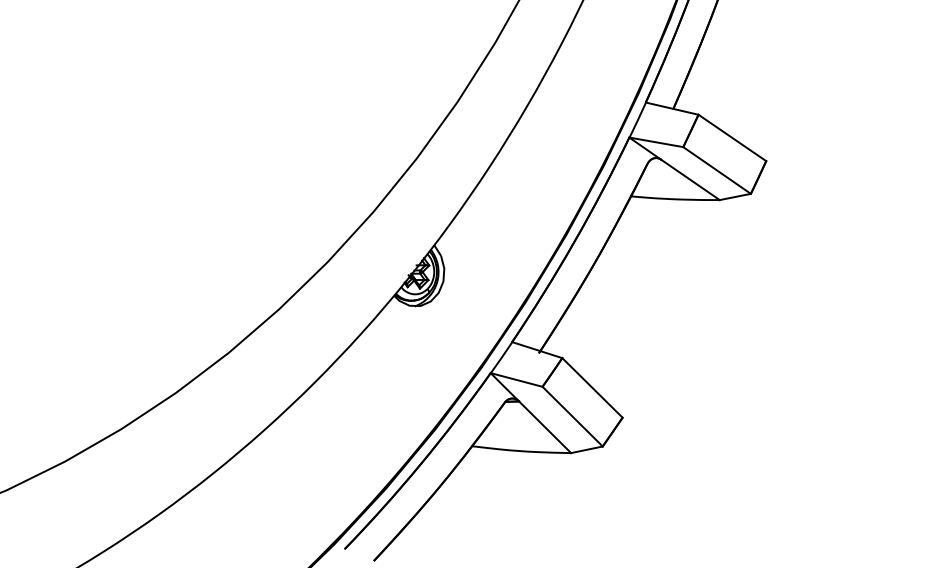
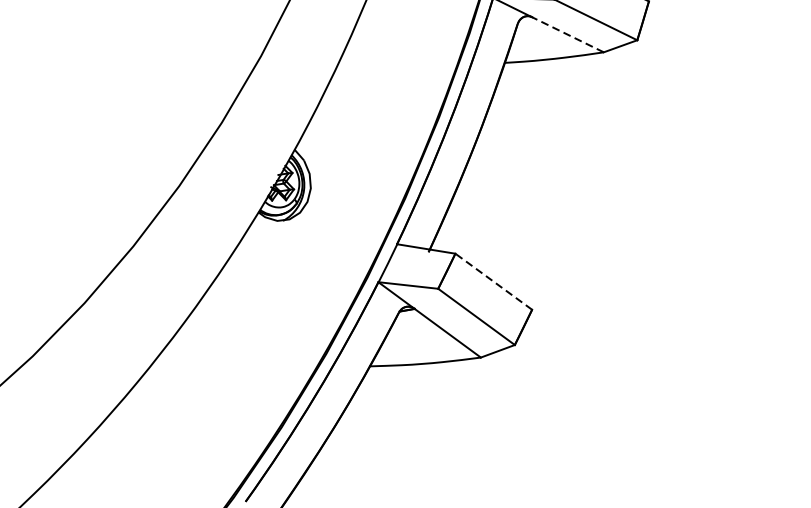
line: (690, 179) -> (567, 34), solid -> dashed
line: (592, 387) -> (493, 281), solid -> dashed

